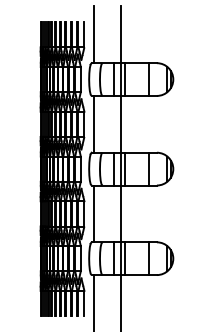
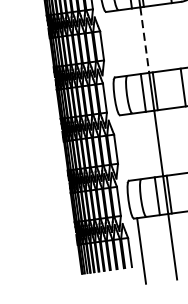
line: (94, 123) -> (113, 43), removed
line: (121, 124) -> (144, 40), solid -> dashed
line: (94, 213) -> (127, 147), removed

